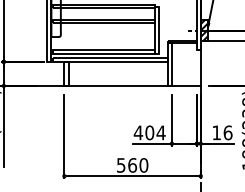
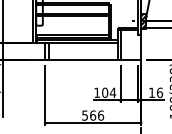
text: (138, 132) -> (97, 92), 404 -> 104
text: (143, 165) -> (100, 115), 560 -> 566

